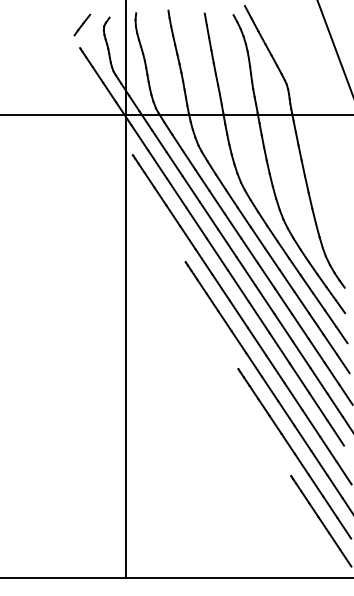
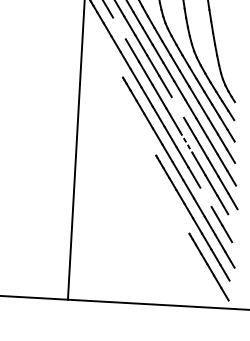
line: (176, 193) -> (119, 28), removed
line: (264, 299) -> (177, 107), removed
line: (280, 348) -> (186, 142), solid -> dashed
line: (311, 423) -> (205, 197), removed

